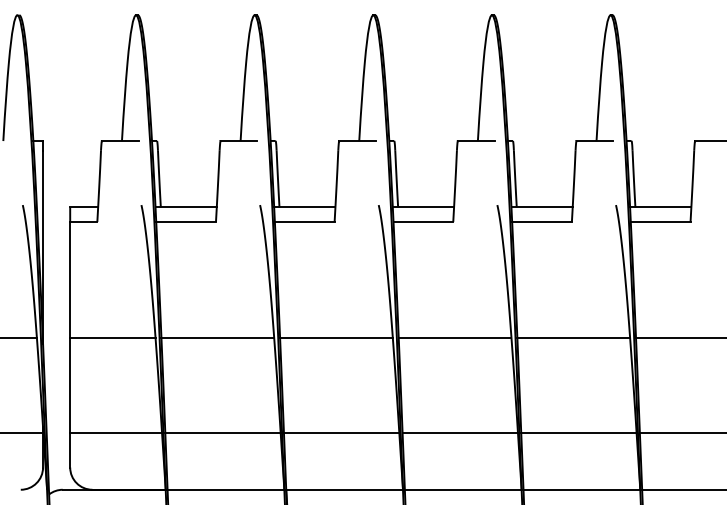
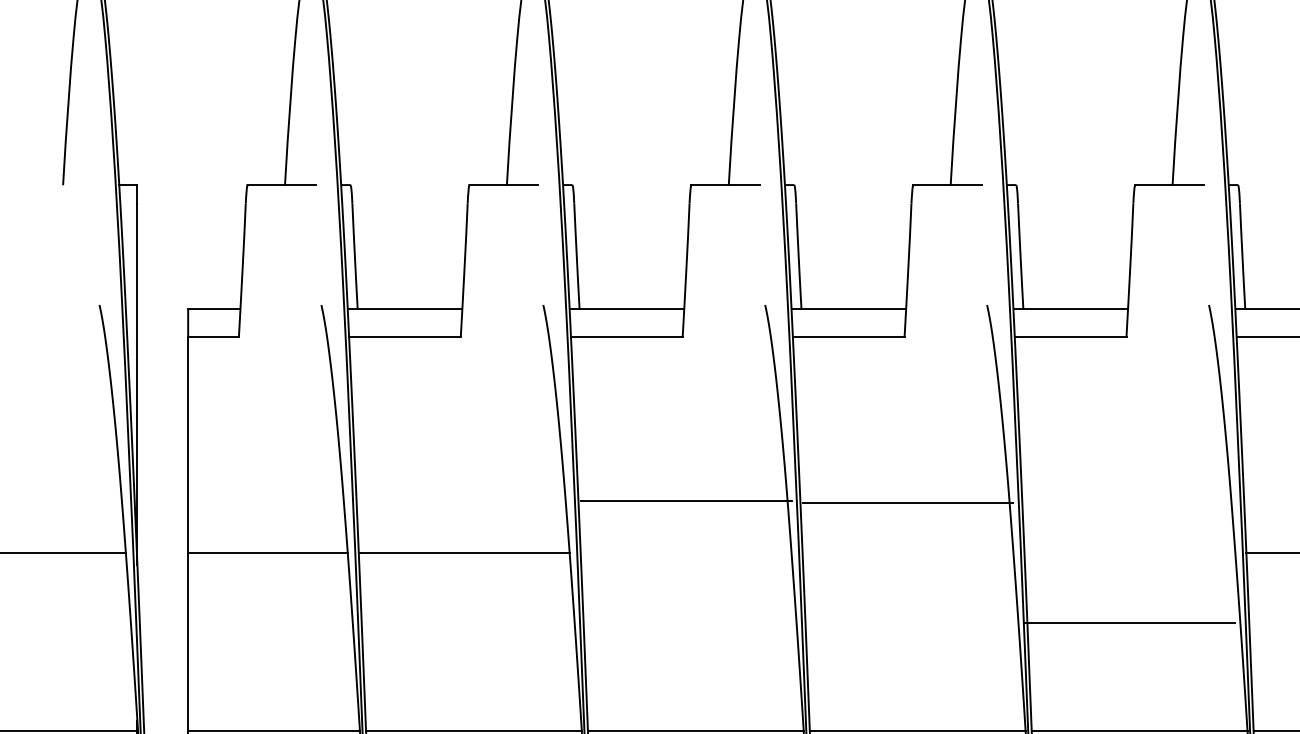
line: (336, 337) -> (686, 500), moved
line: (454, 337) -> (906, 502), moved
line: (573, 337) -> (1129, 621), moved

